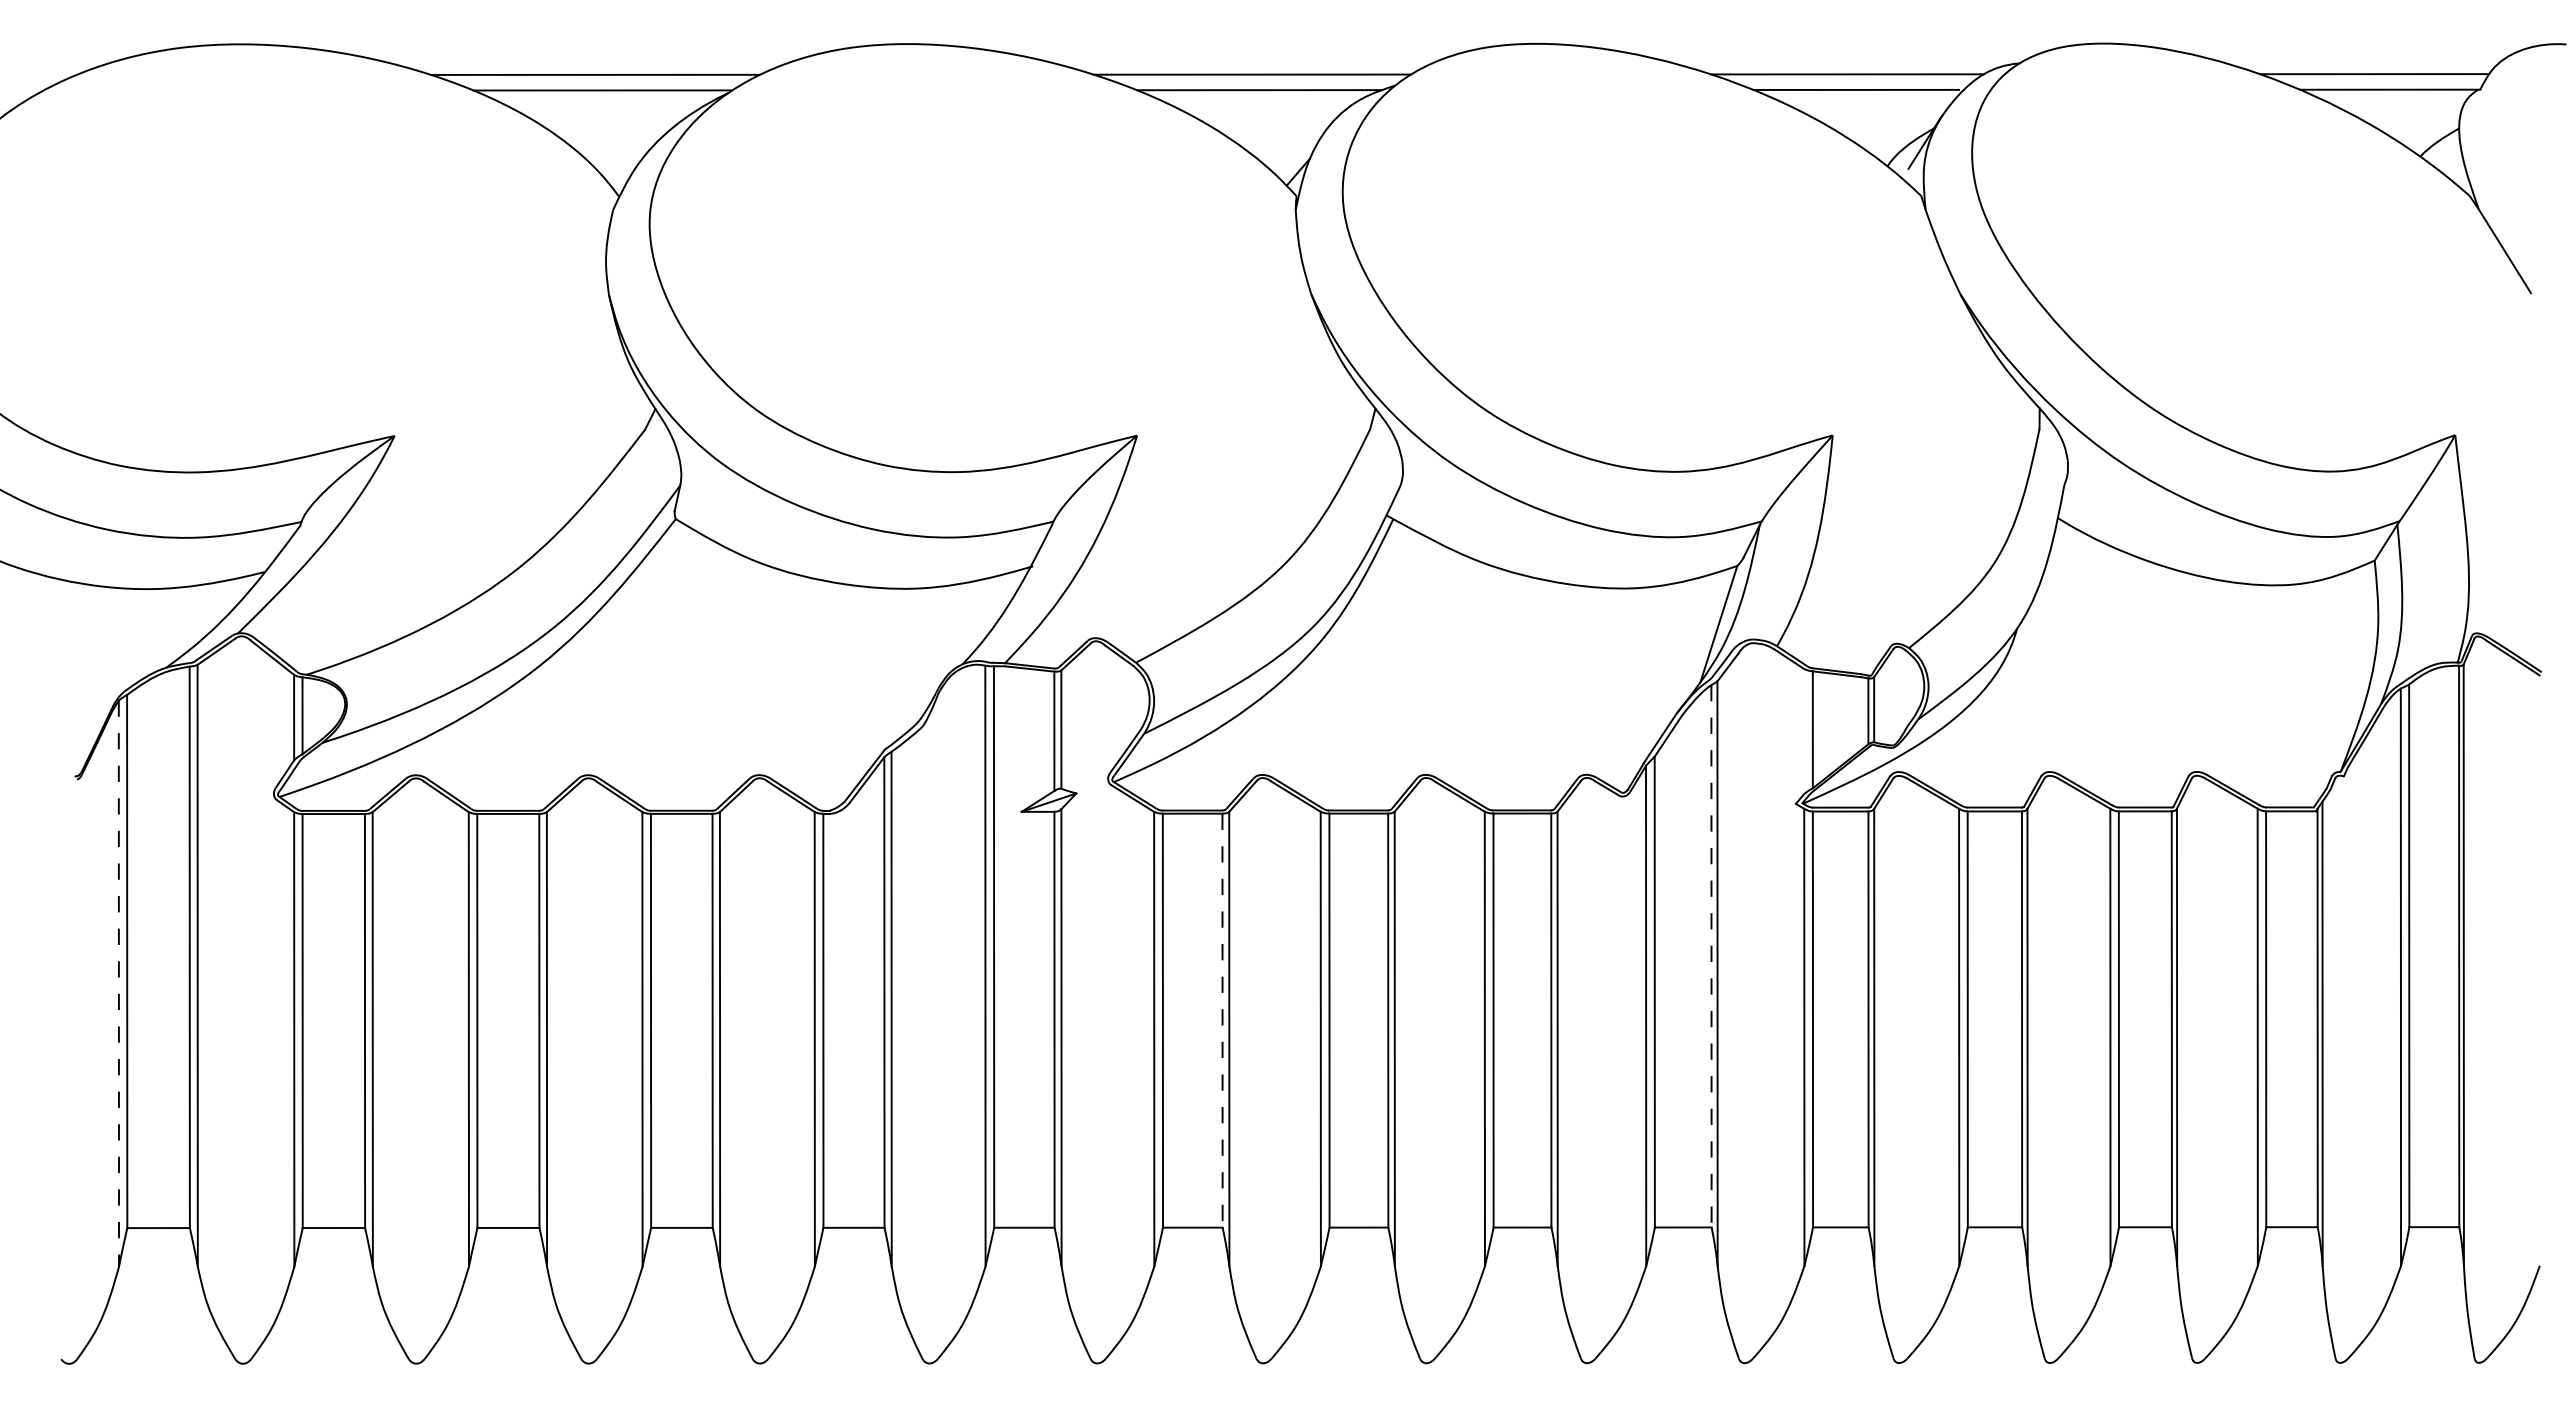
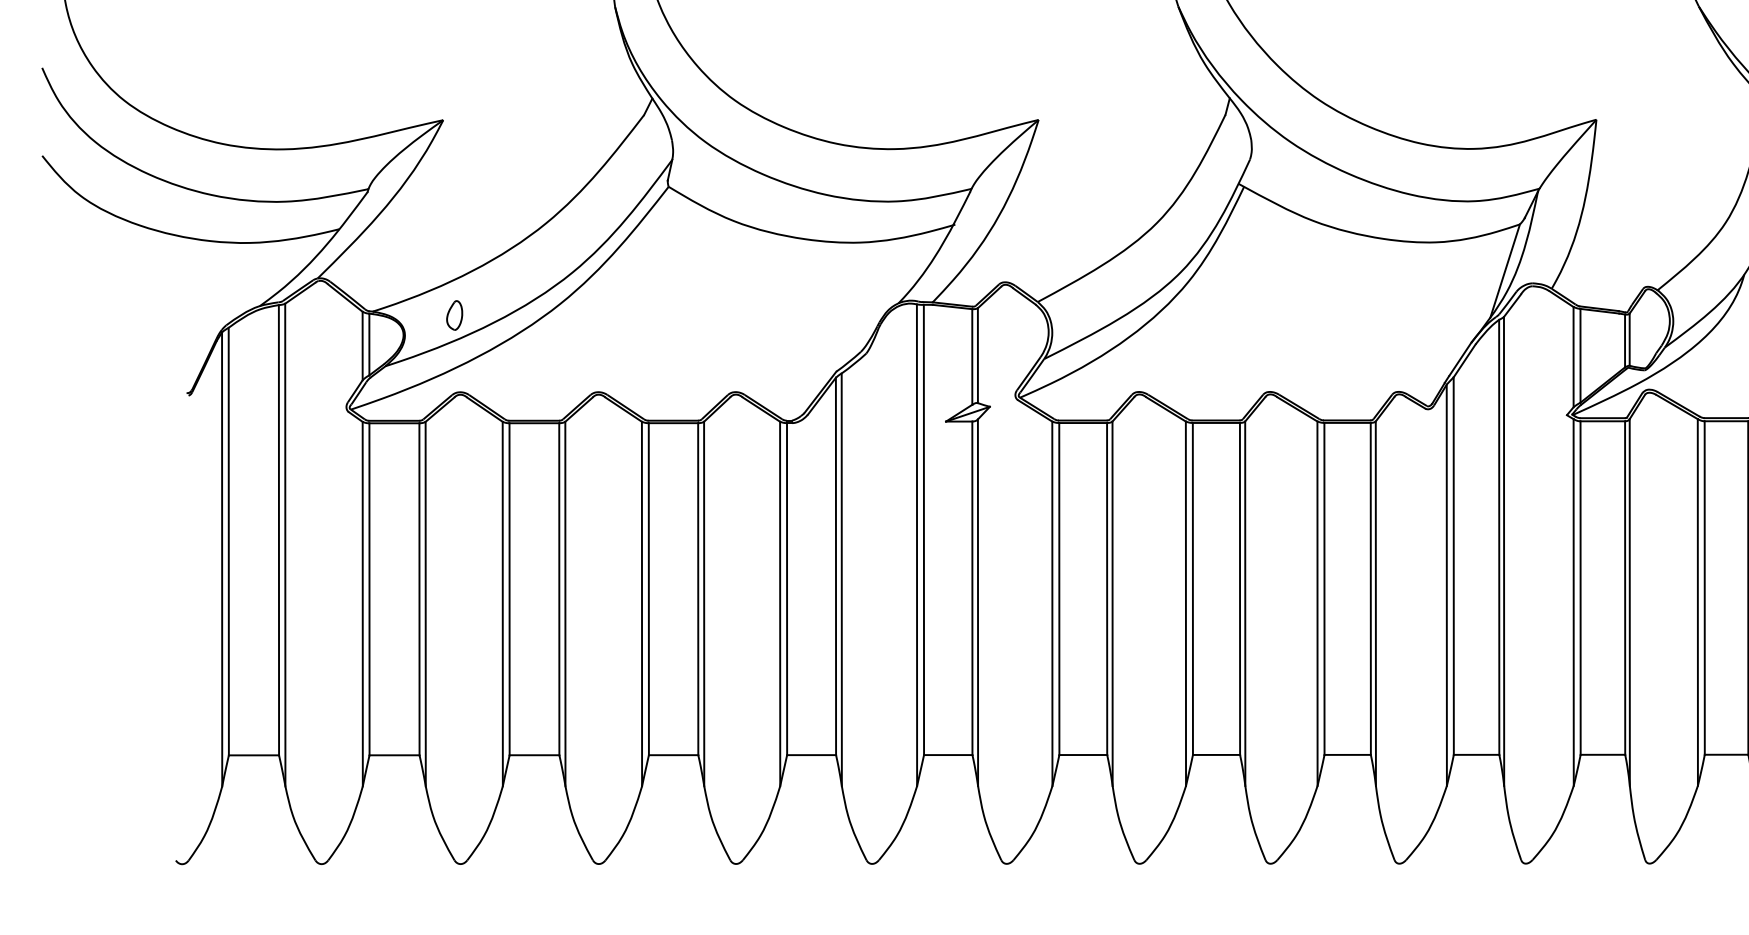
part: (408, 679) -> (454, 315), added
line: (1804, 731) -> (1573, 357), added
line: (1711, 956) -> (1499, 537), dashed -> solid
line: (118, 984) -> (221, 560), dashed -> solid
line: (1222, 1020) -> (1107, 588), dashed -> solid

